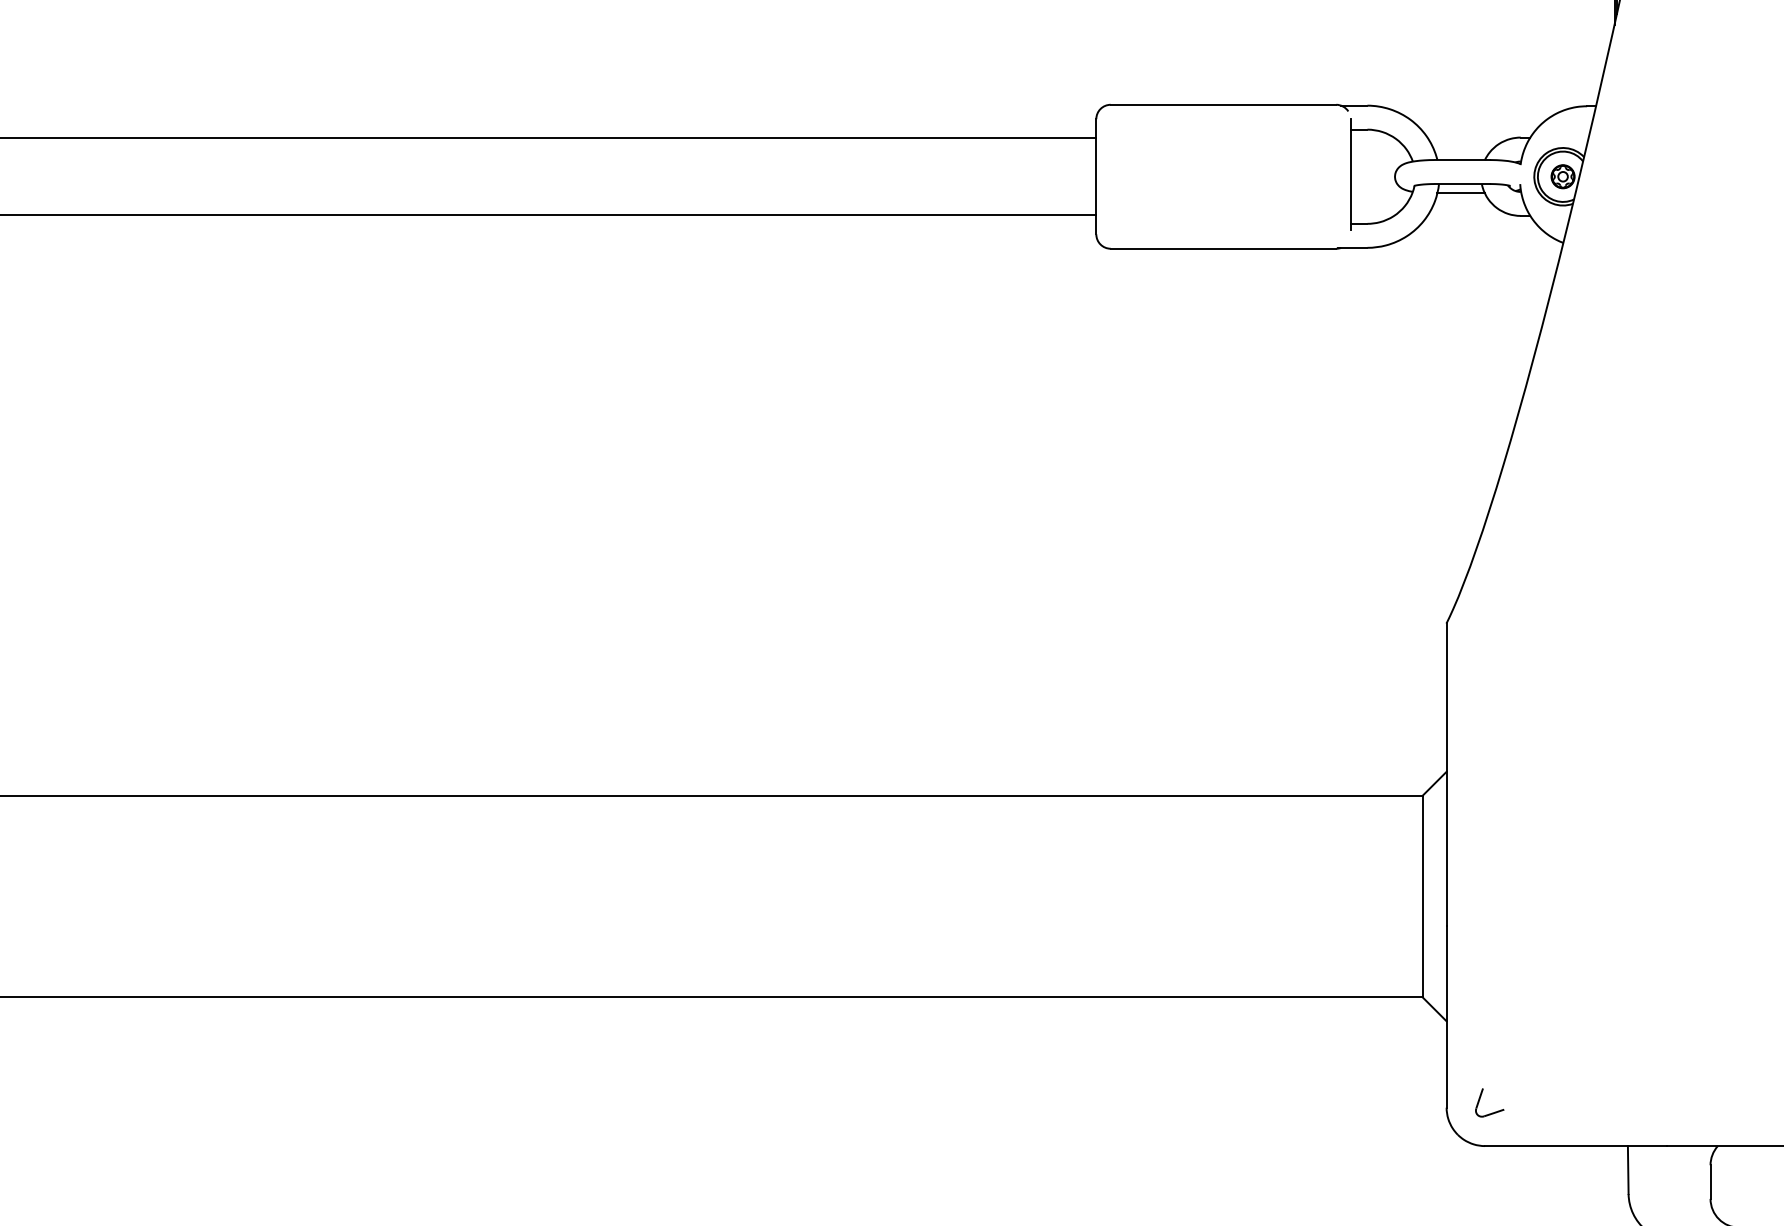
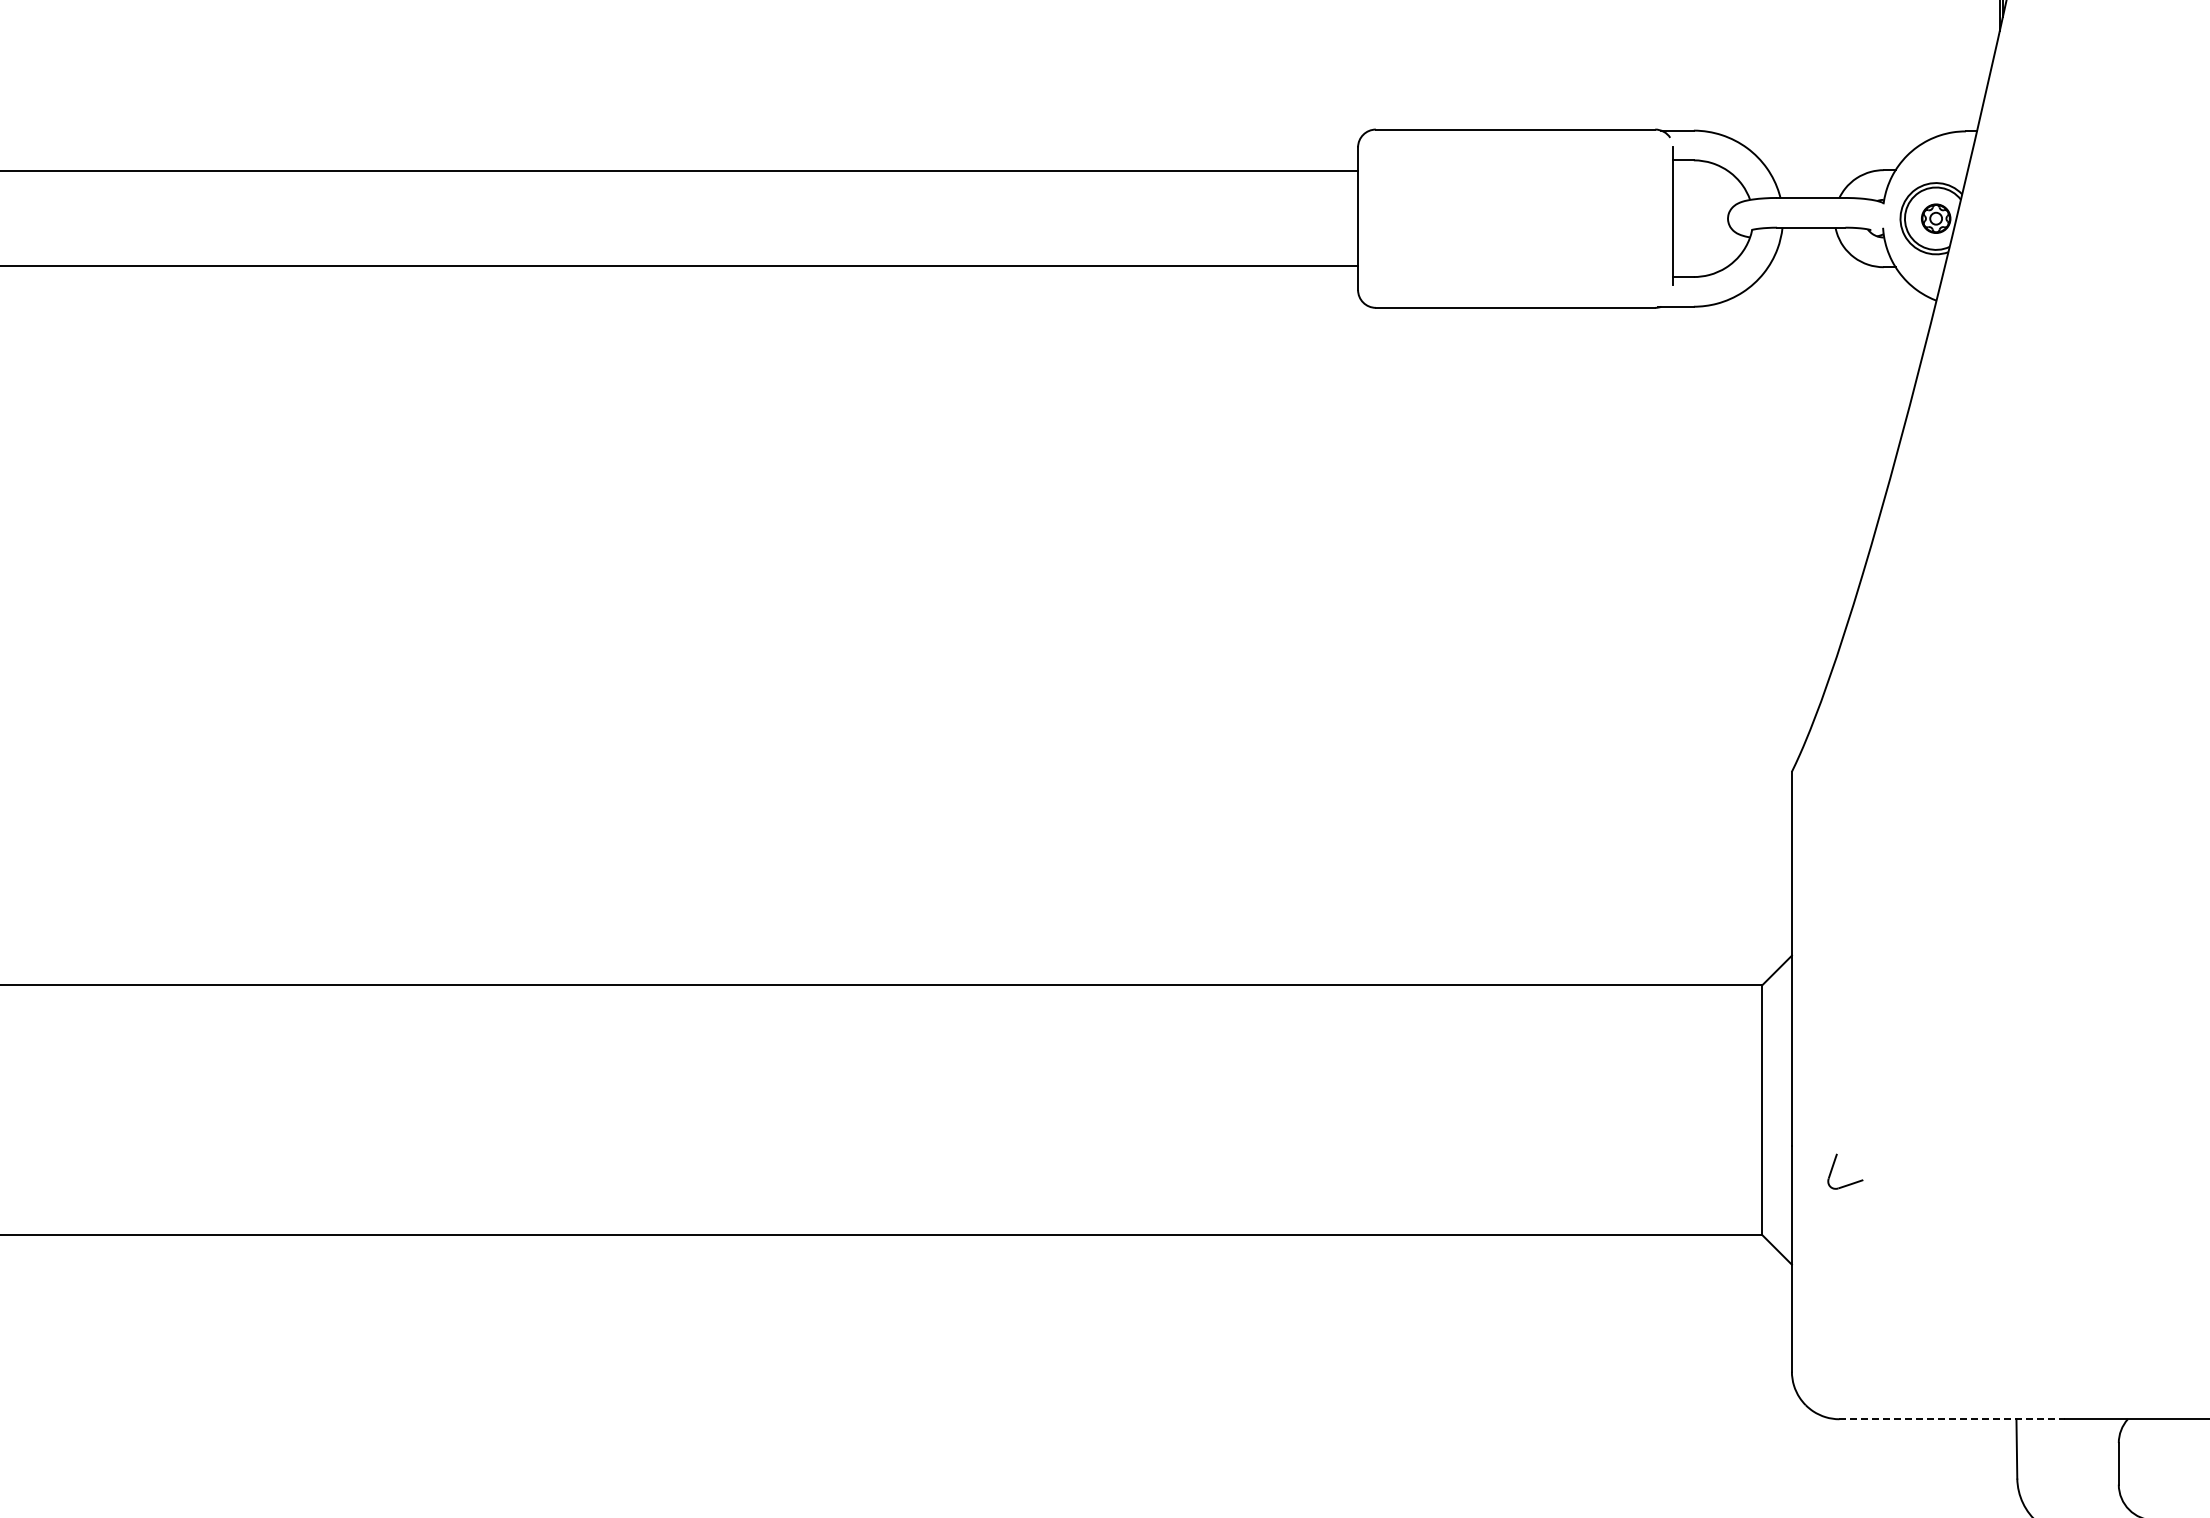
line: (1460, 193) -> (1809, 239), removed
part: (1480, 1100) -> (1833, 1168), moved
line: (1576, 1146) -> (1952, 1419), solid -> dashed

